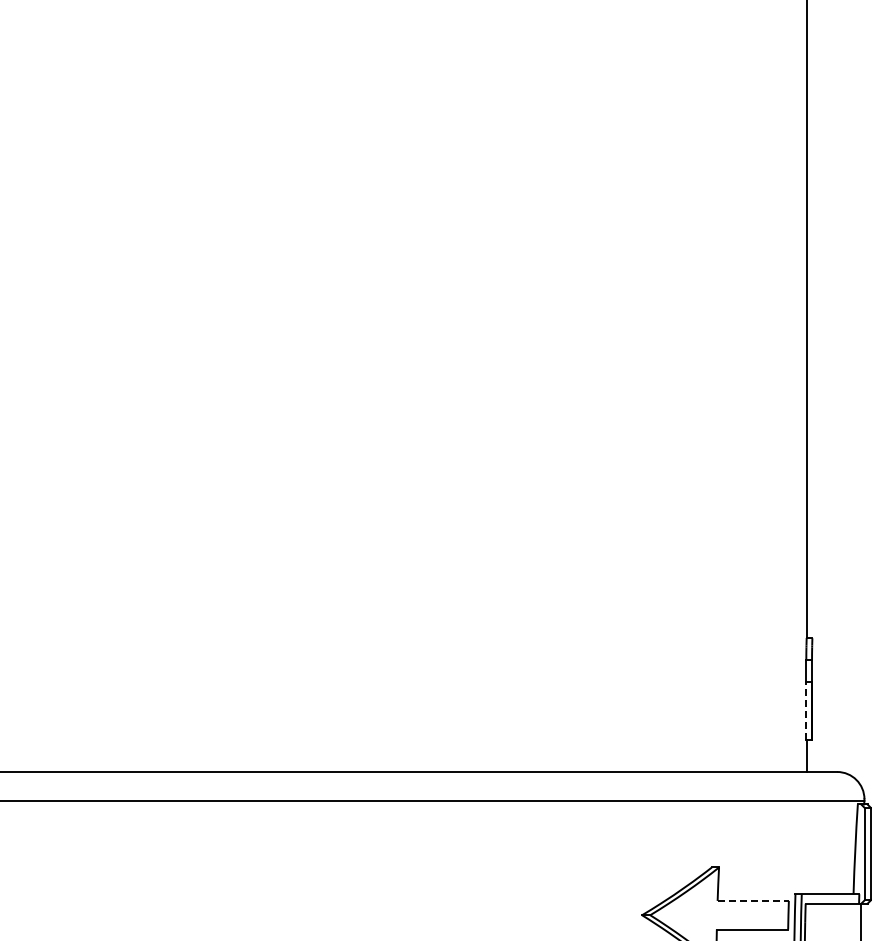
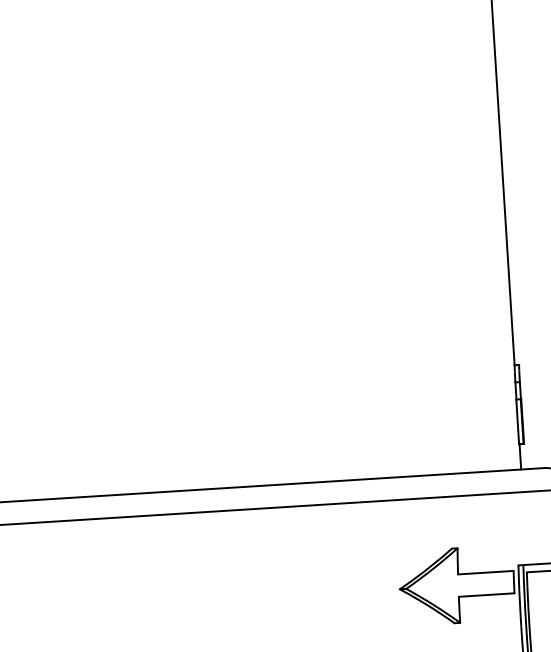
line: (806, 710) -> (518, 421), dashed -> solid
line: (753, 900) -> (486, 572), dashed -> solid

